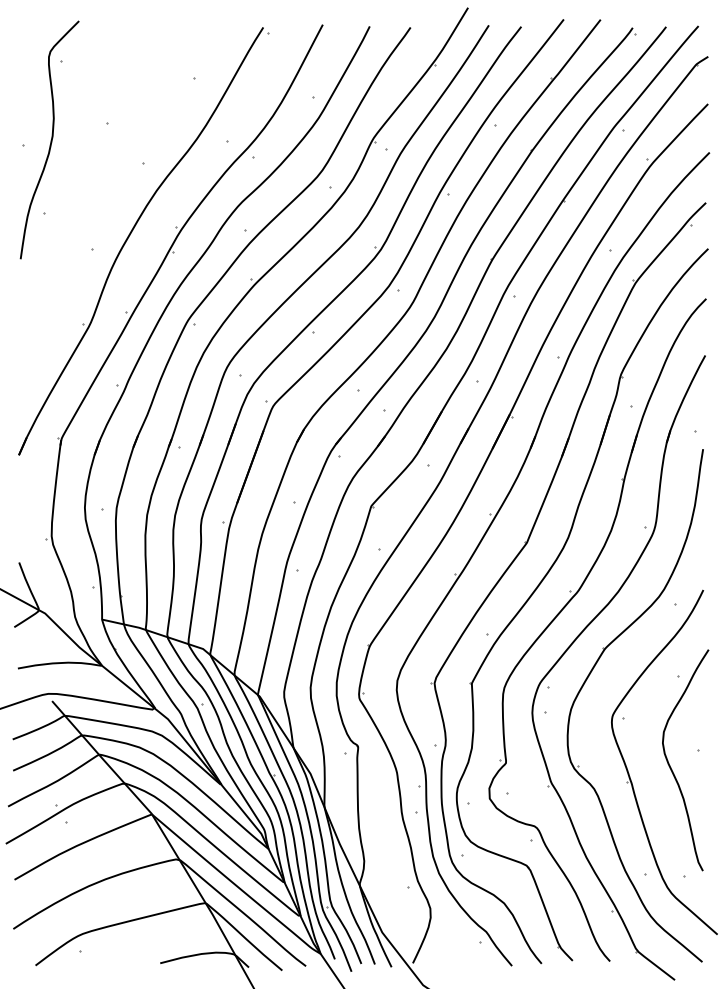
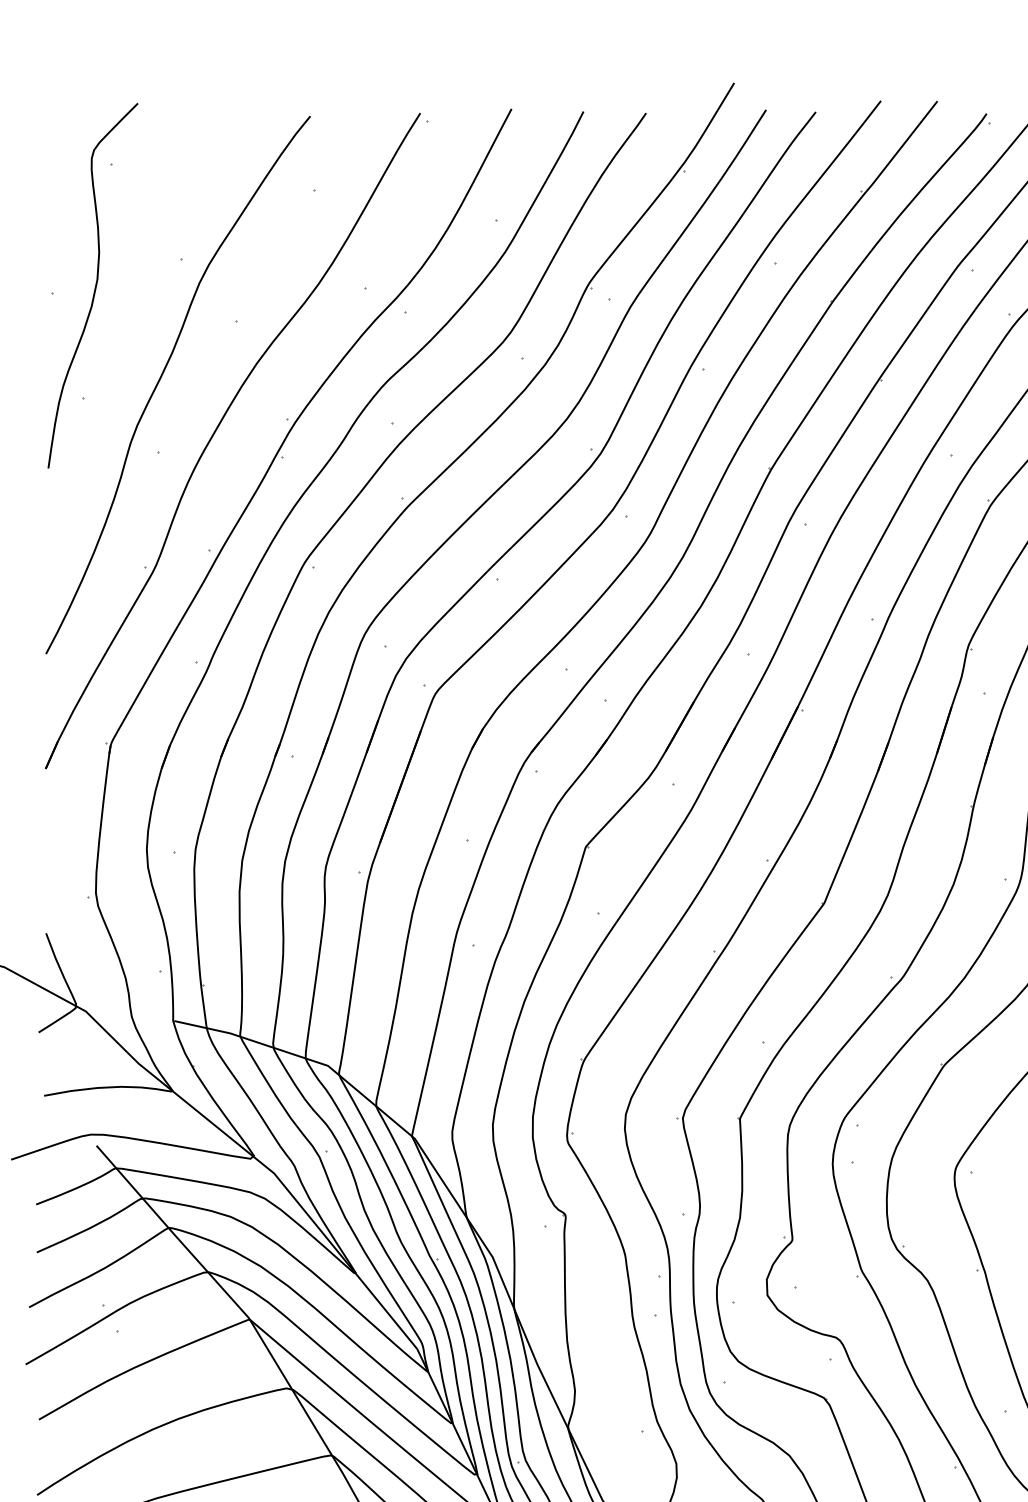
curve: (95, 199) -> (163, 376), added

